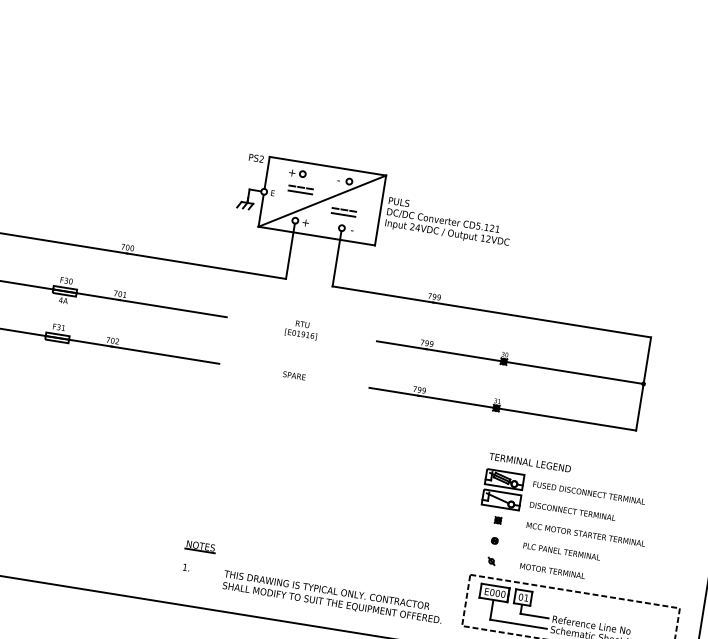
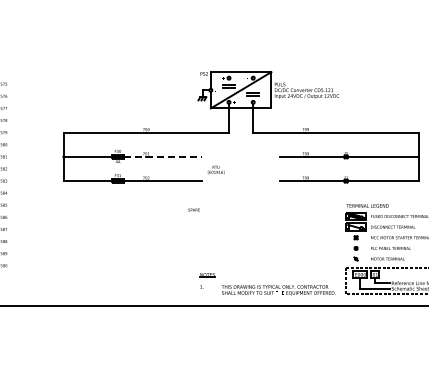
line: (152, 304) -> (163, 156), solid -> dashed
text: (300, 328) -> (215, 169), moved
text: (293, 374) -> (193, 209), moved

